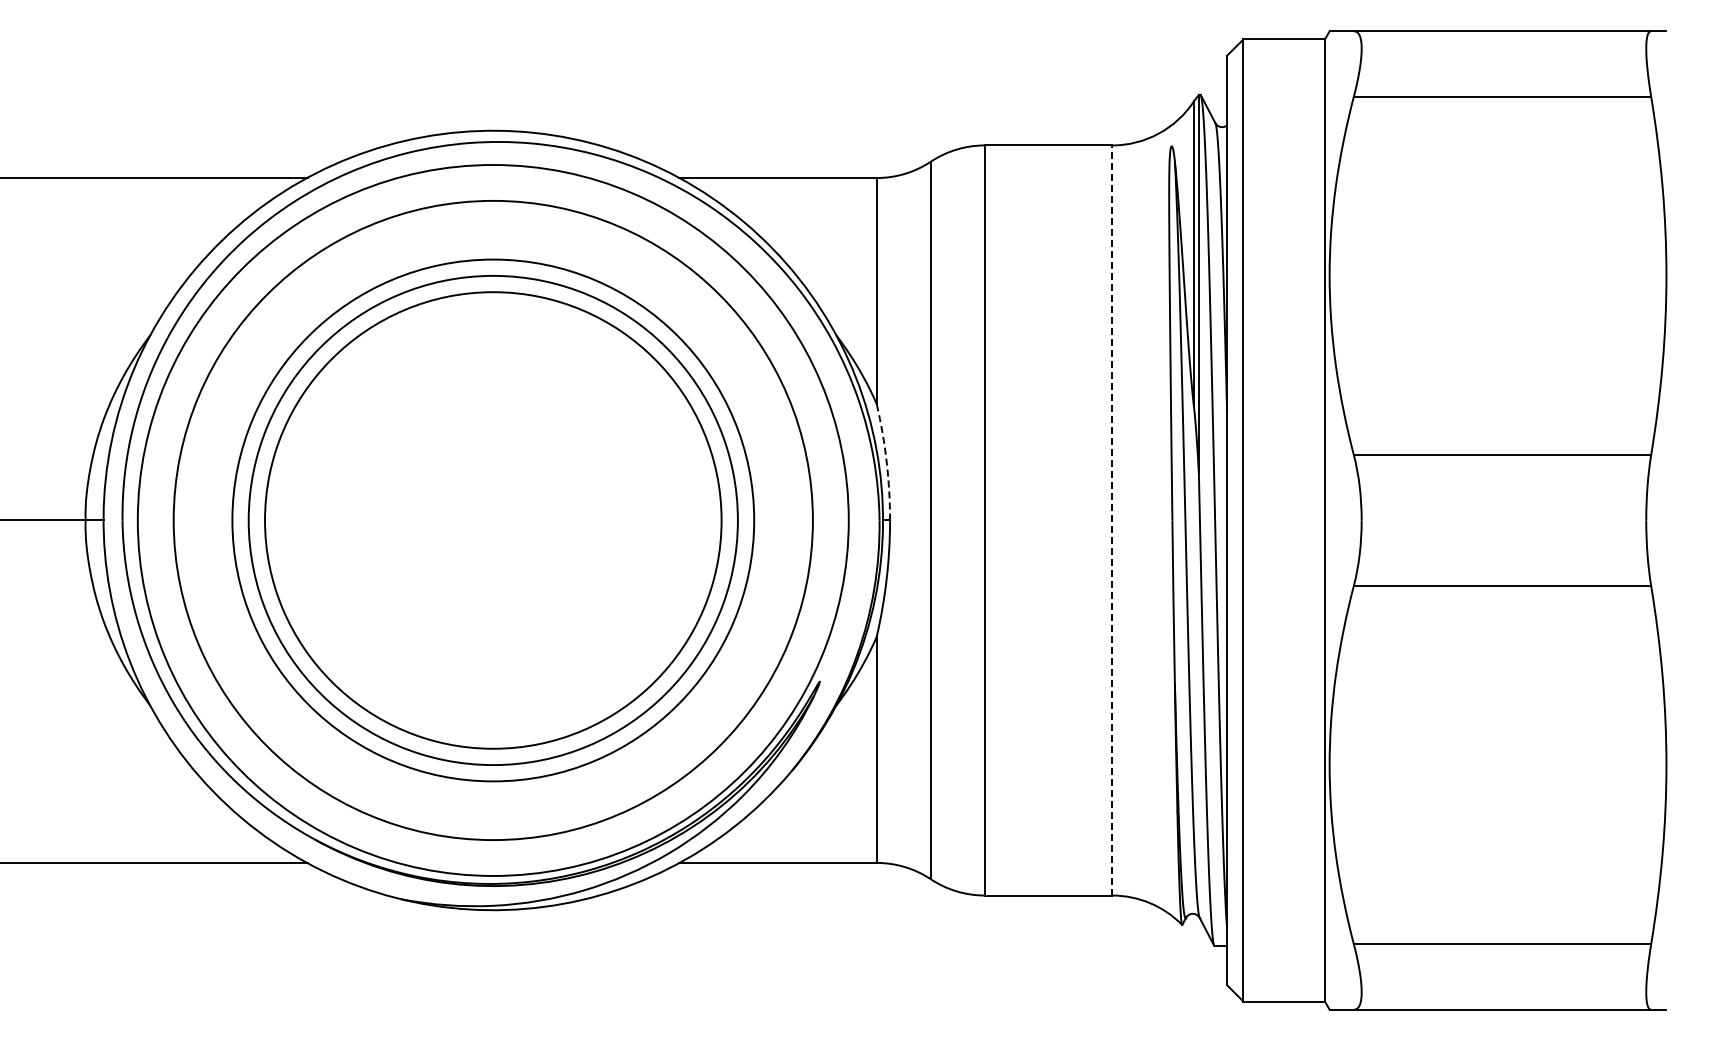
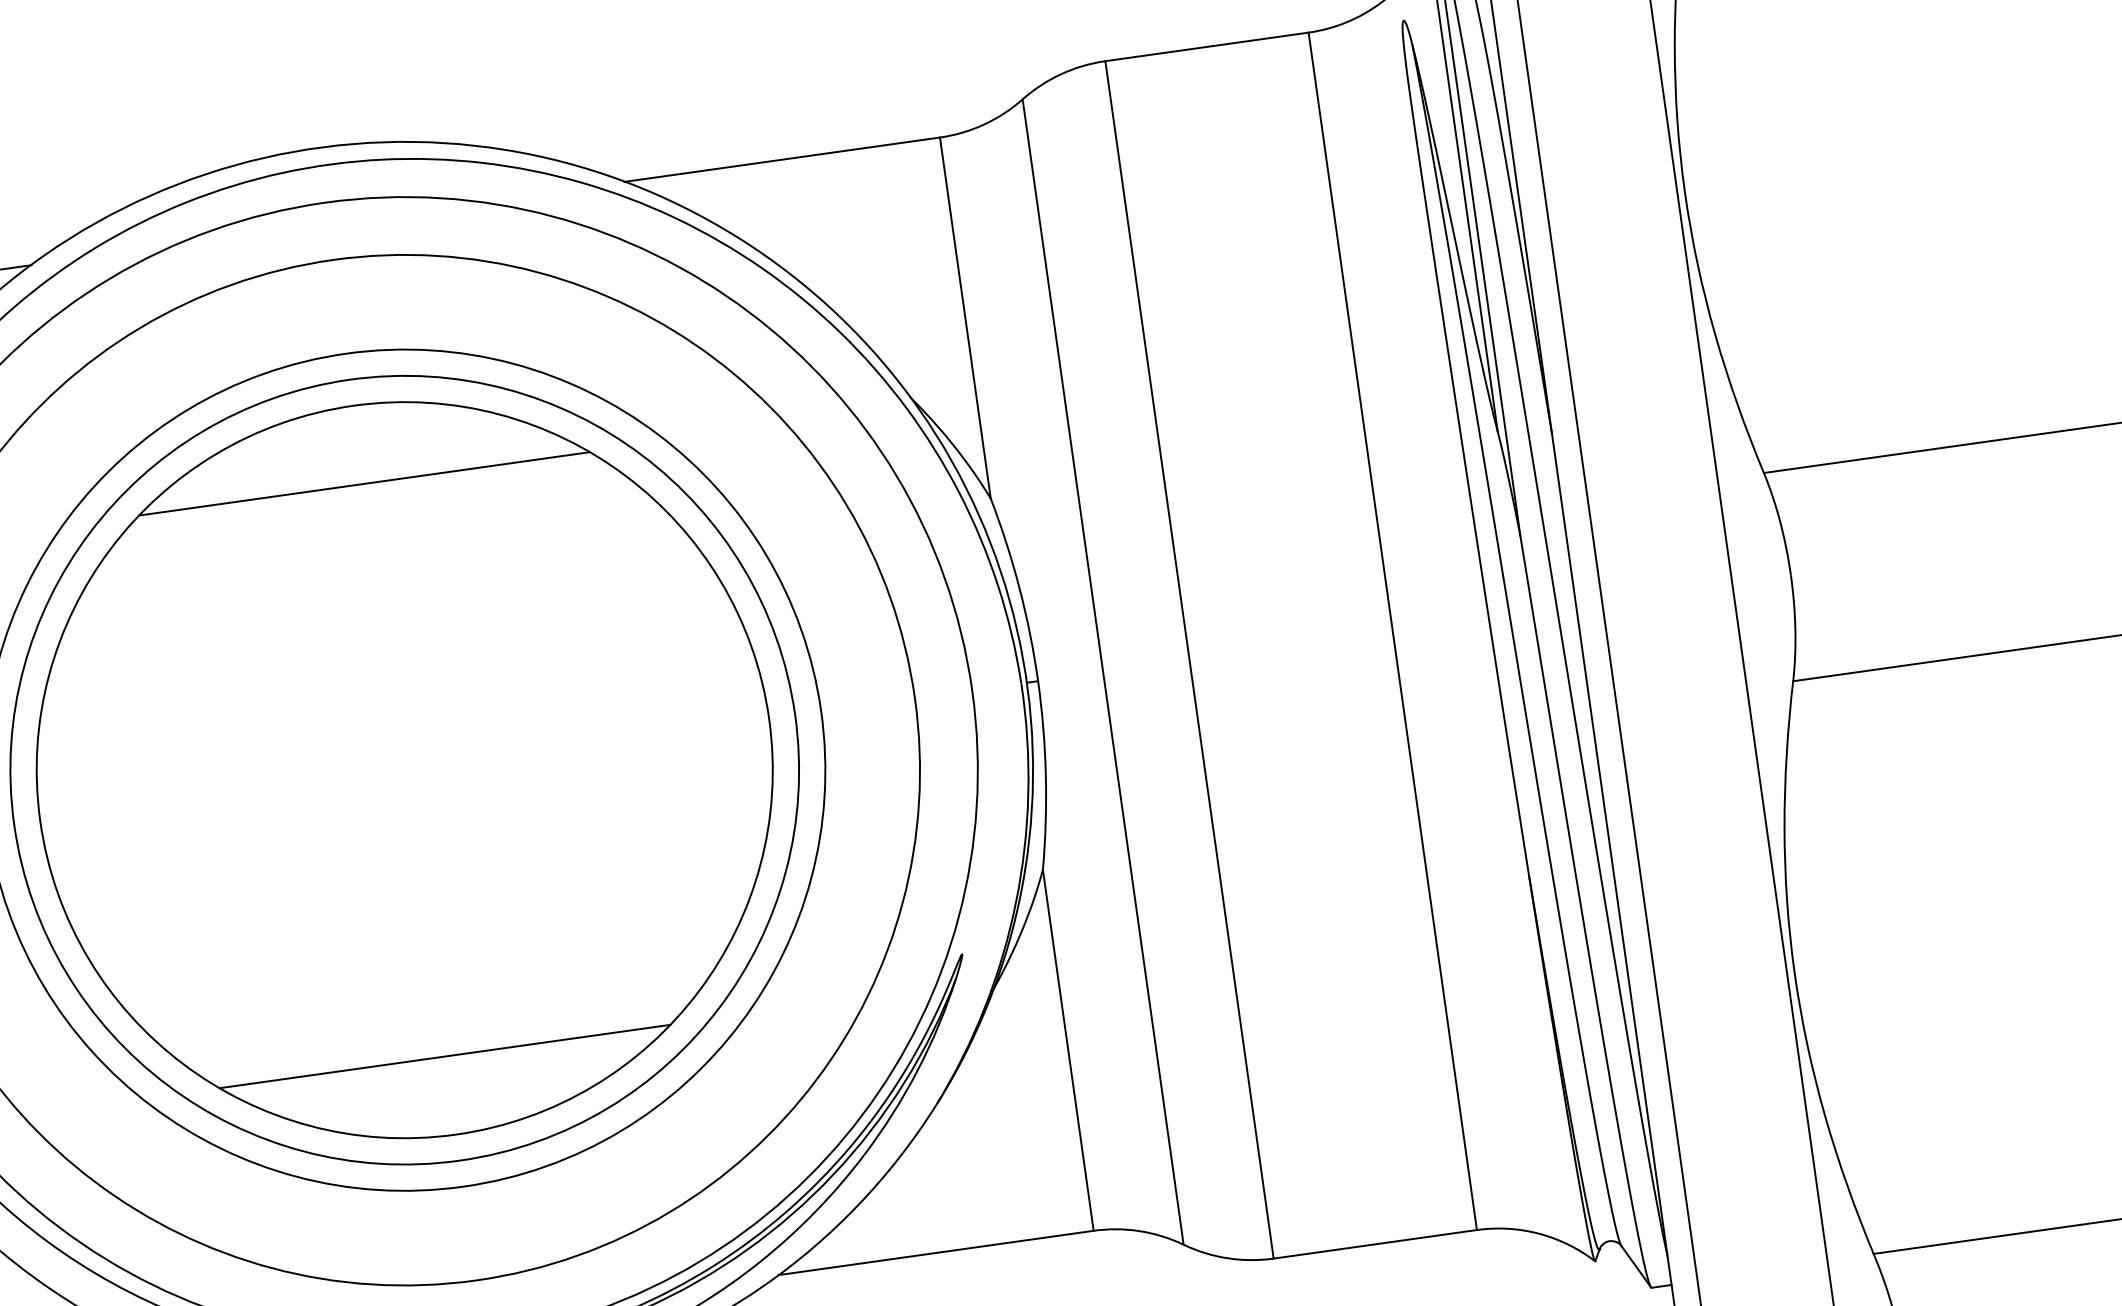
line: (493, 341) -> (364, 484), added
arc: (886, 461) -> (1019, 587), dashed -> solid
line: (1112, 519) -> (1392, 629), dashed -> solid
line: (493, 699) -> (445, 1055), added

